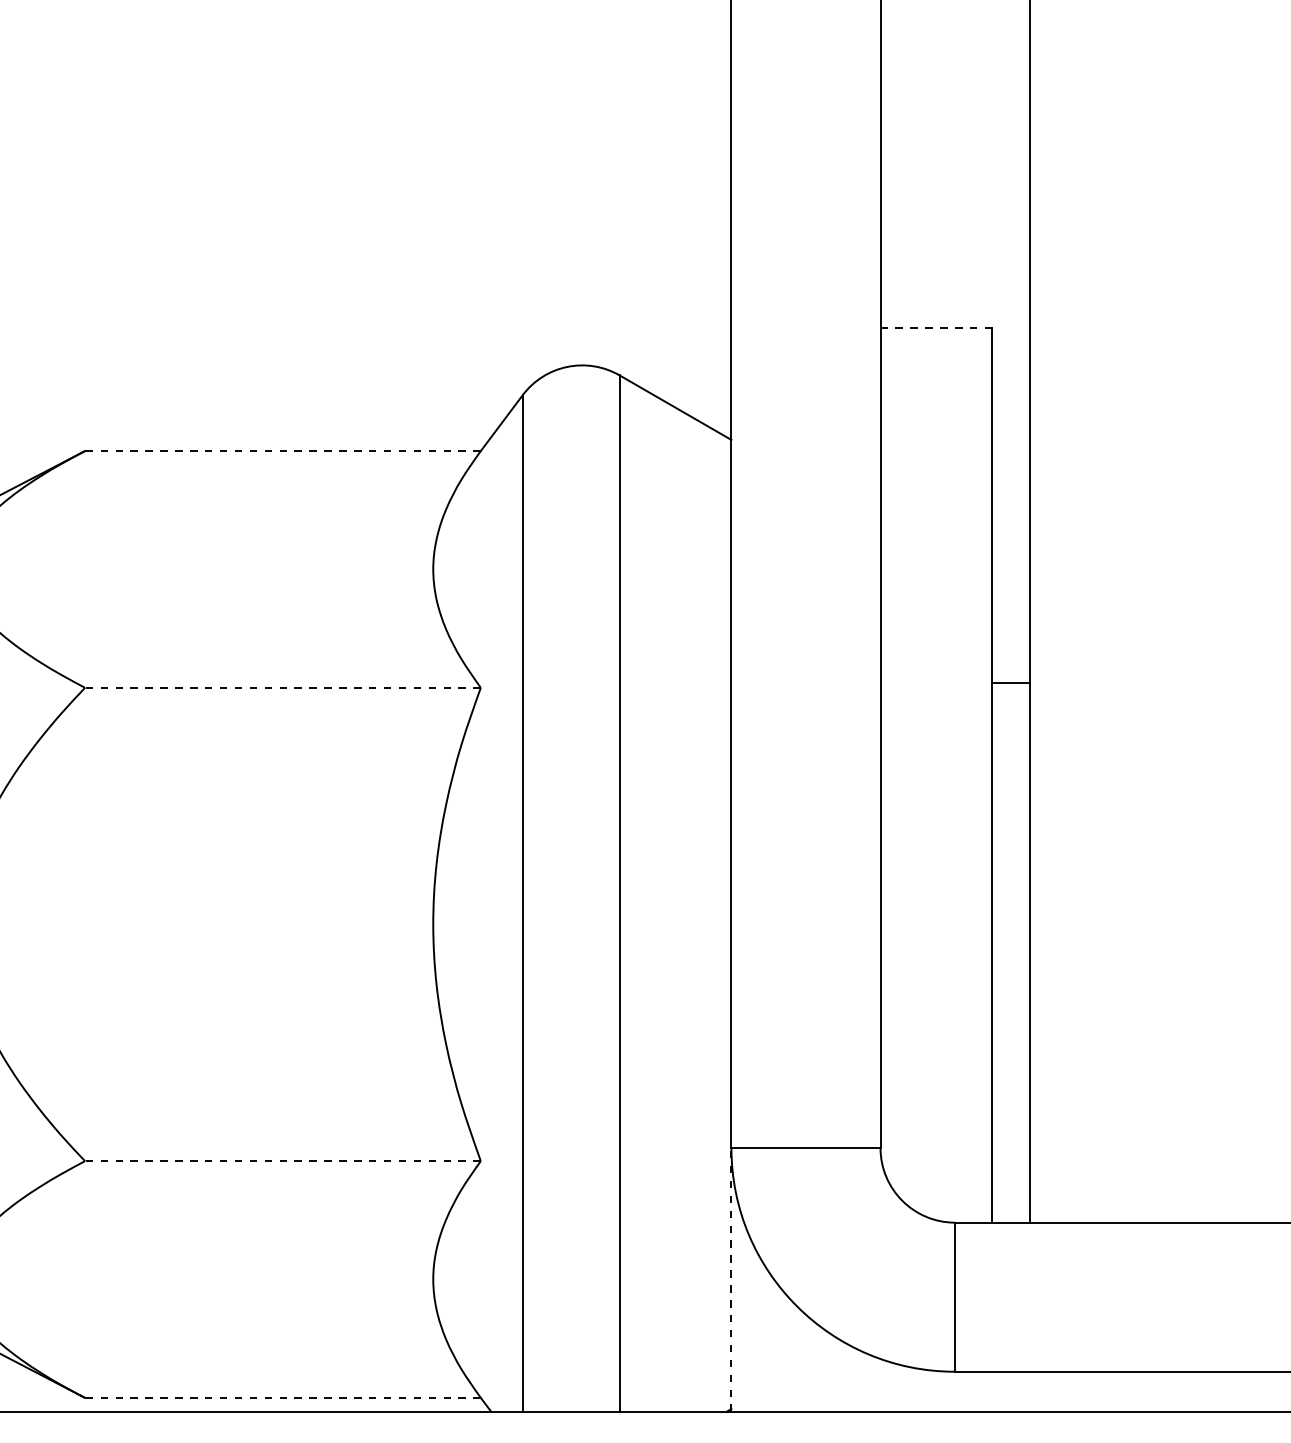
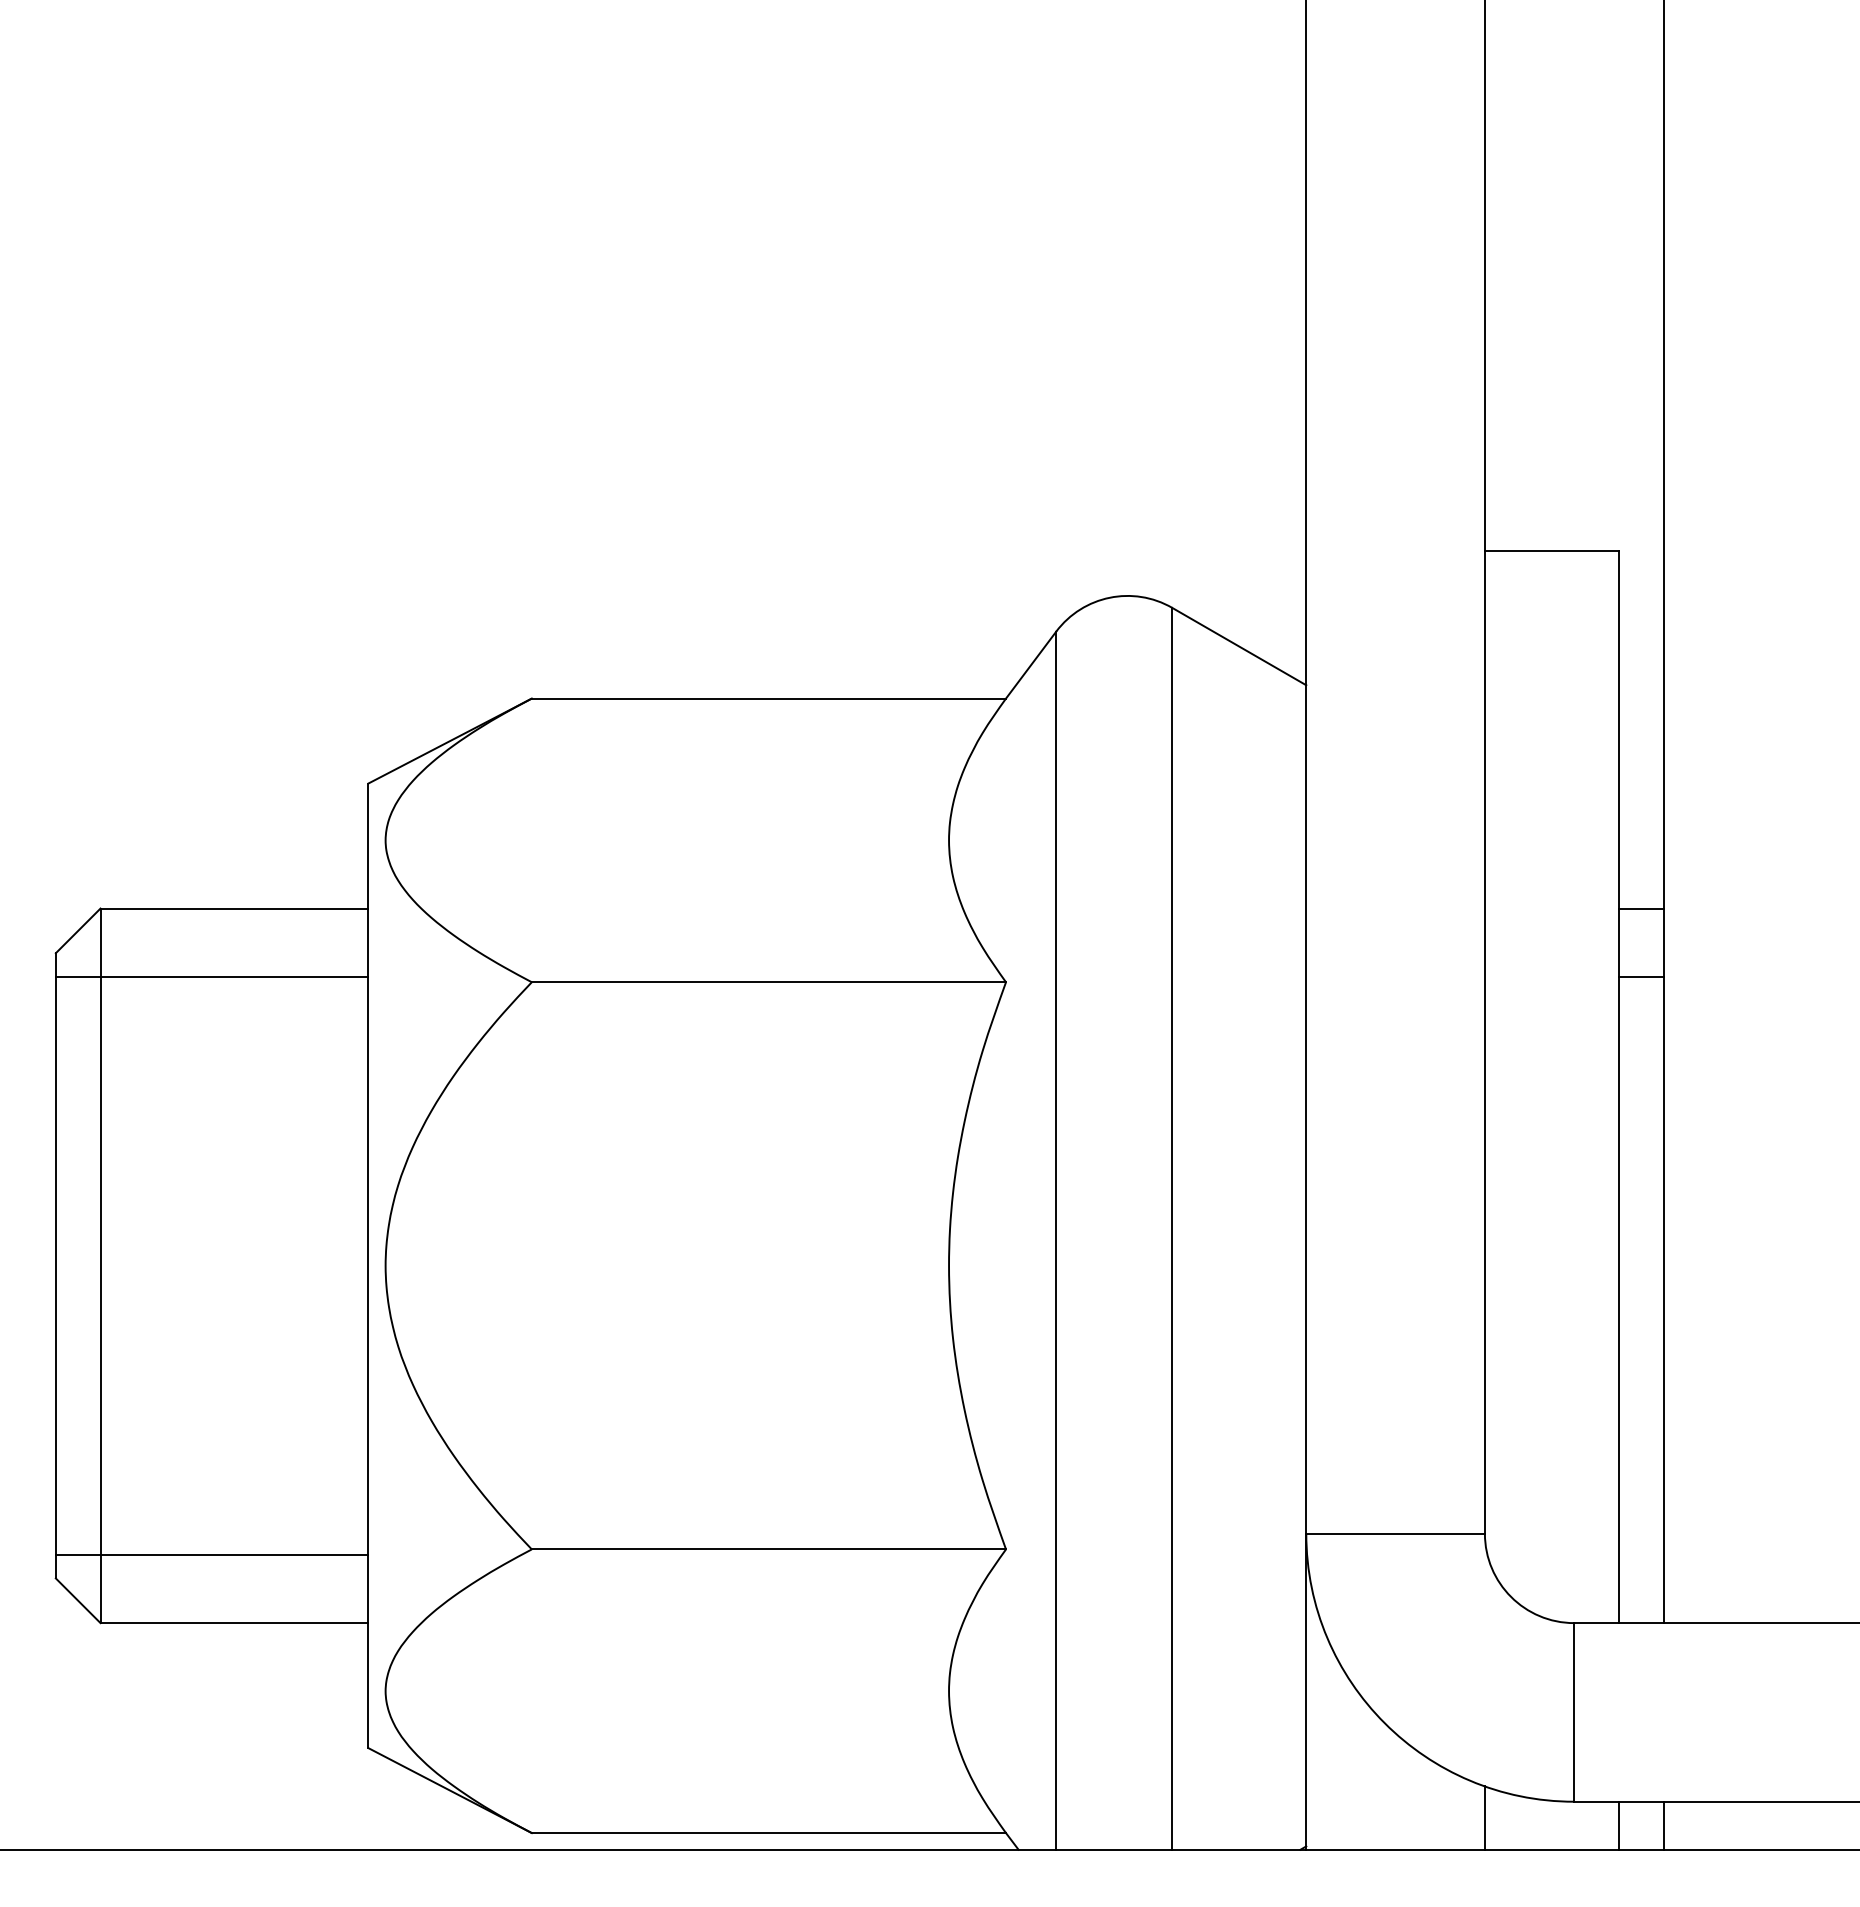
line: (936, 328) -> (1551, 551), dashed -> solid
line: (282, 450) -> (768, 698), dashed -> solid
line: (1010, 626) -> (1640, 908), added
line: (282, 688) -> (768, 982), dashed -> solid
line: (282, 1161) -> (768, 1549), dashed -> solid
line: (731, 1279) -> (1306, 1691), dashed -> solid
line: (880, 1384) -> (1484, 1817), added
line: (992, 1391) -> (1618, 1825), added
line: (1029, 1391) -> (1663, 1825), added
line: (282, 1398) -> (768, 1833), dashed -> solid

